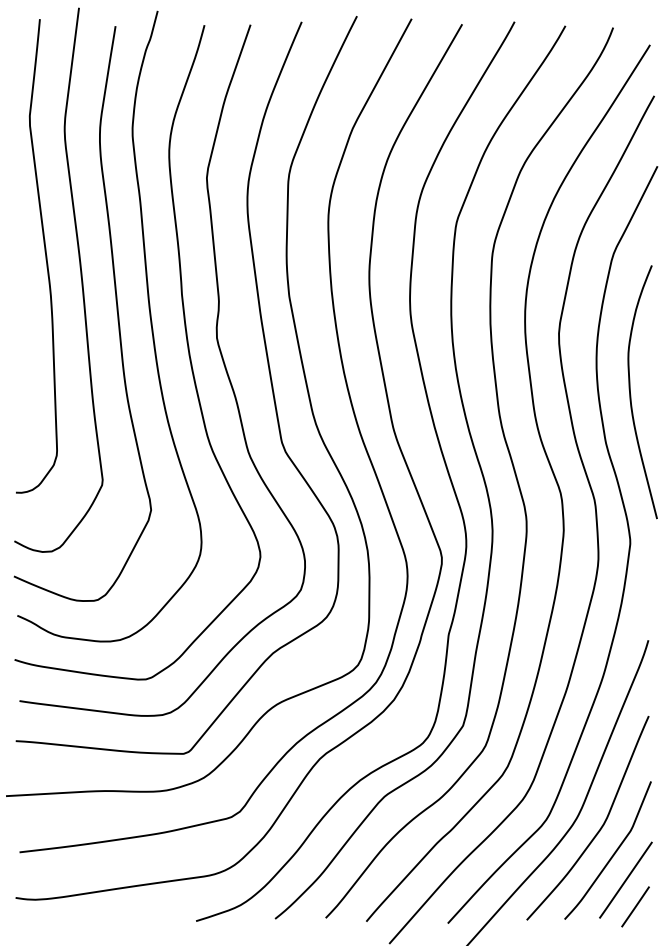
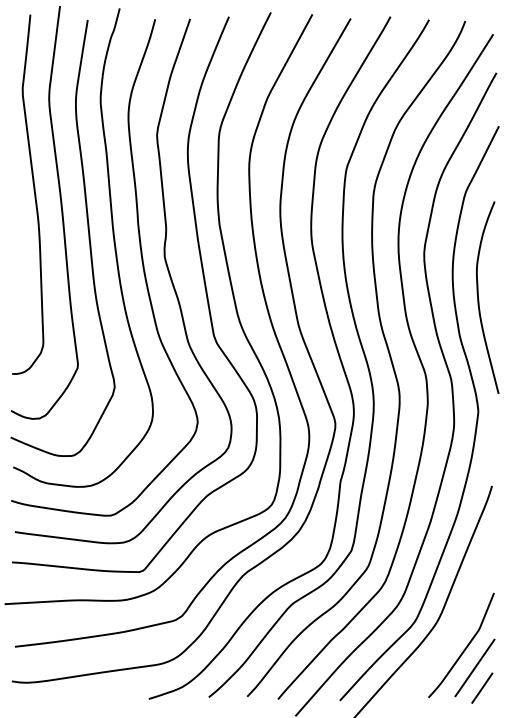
curve: (601, 825) -> (456, 626), removed

